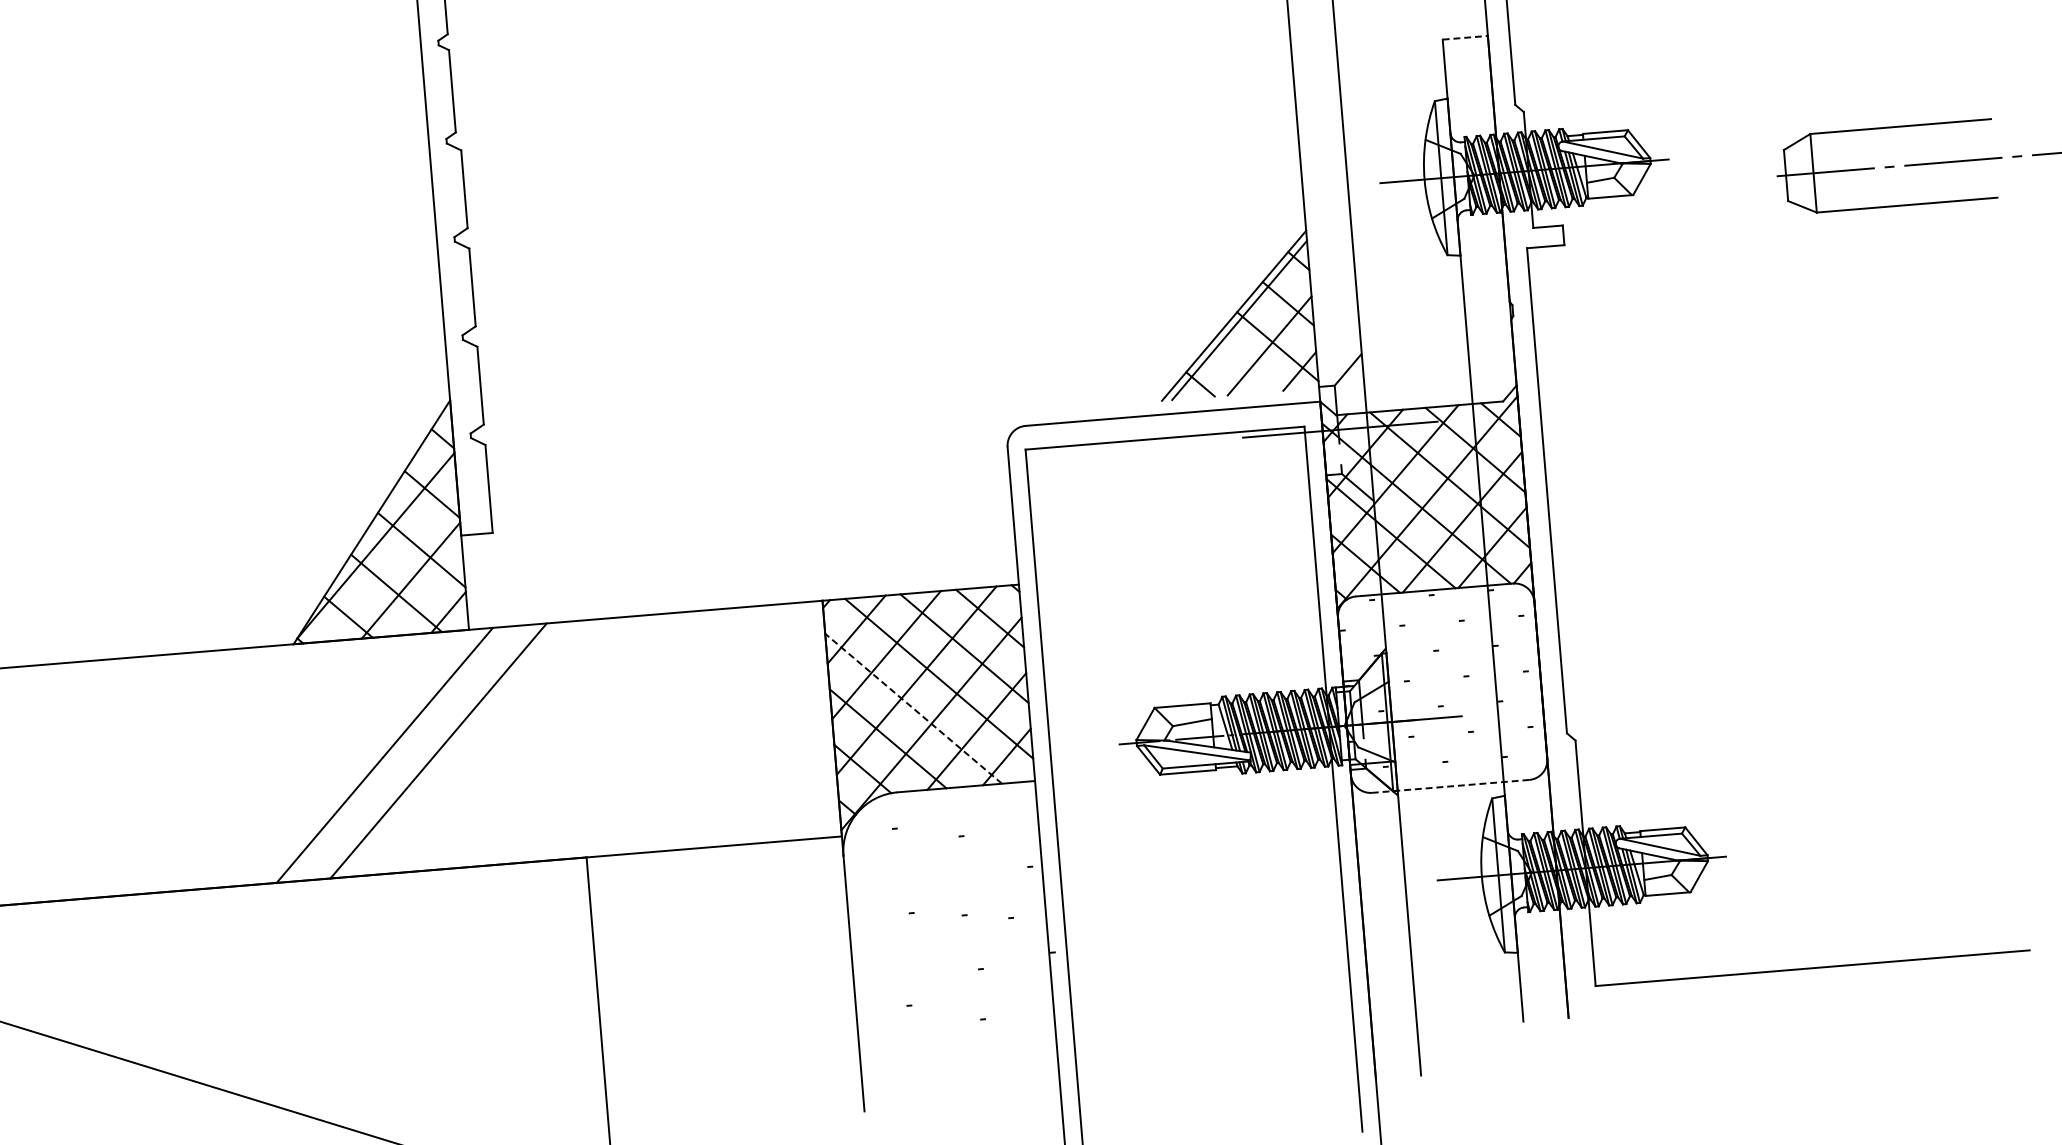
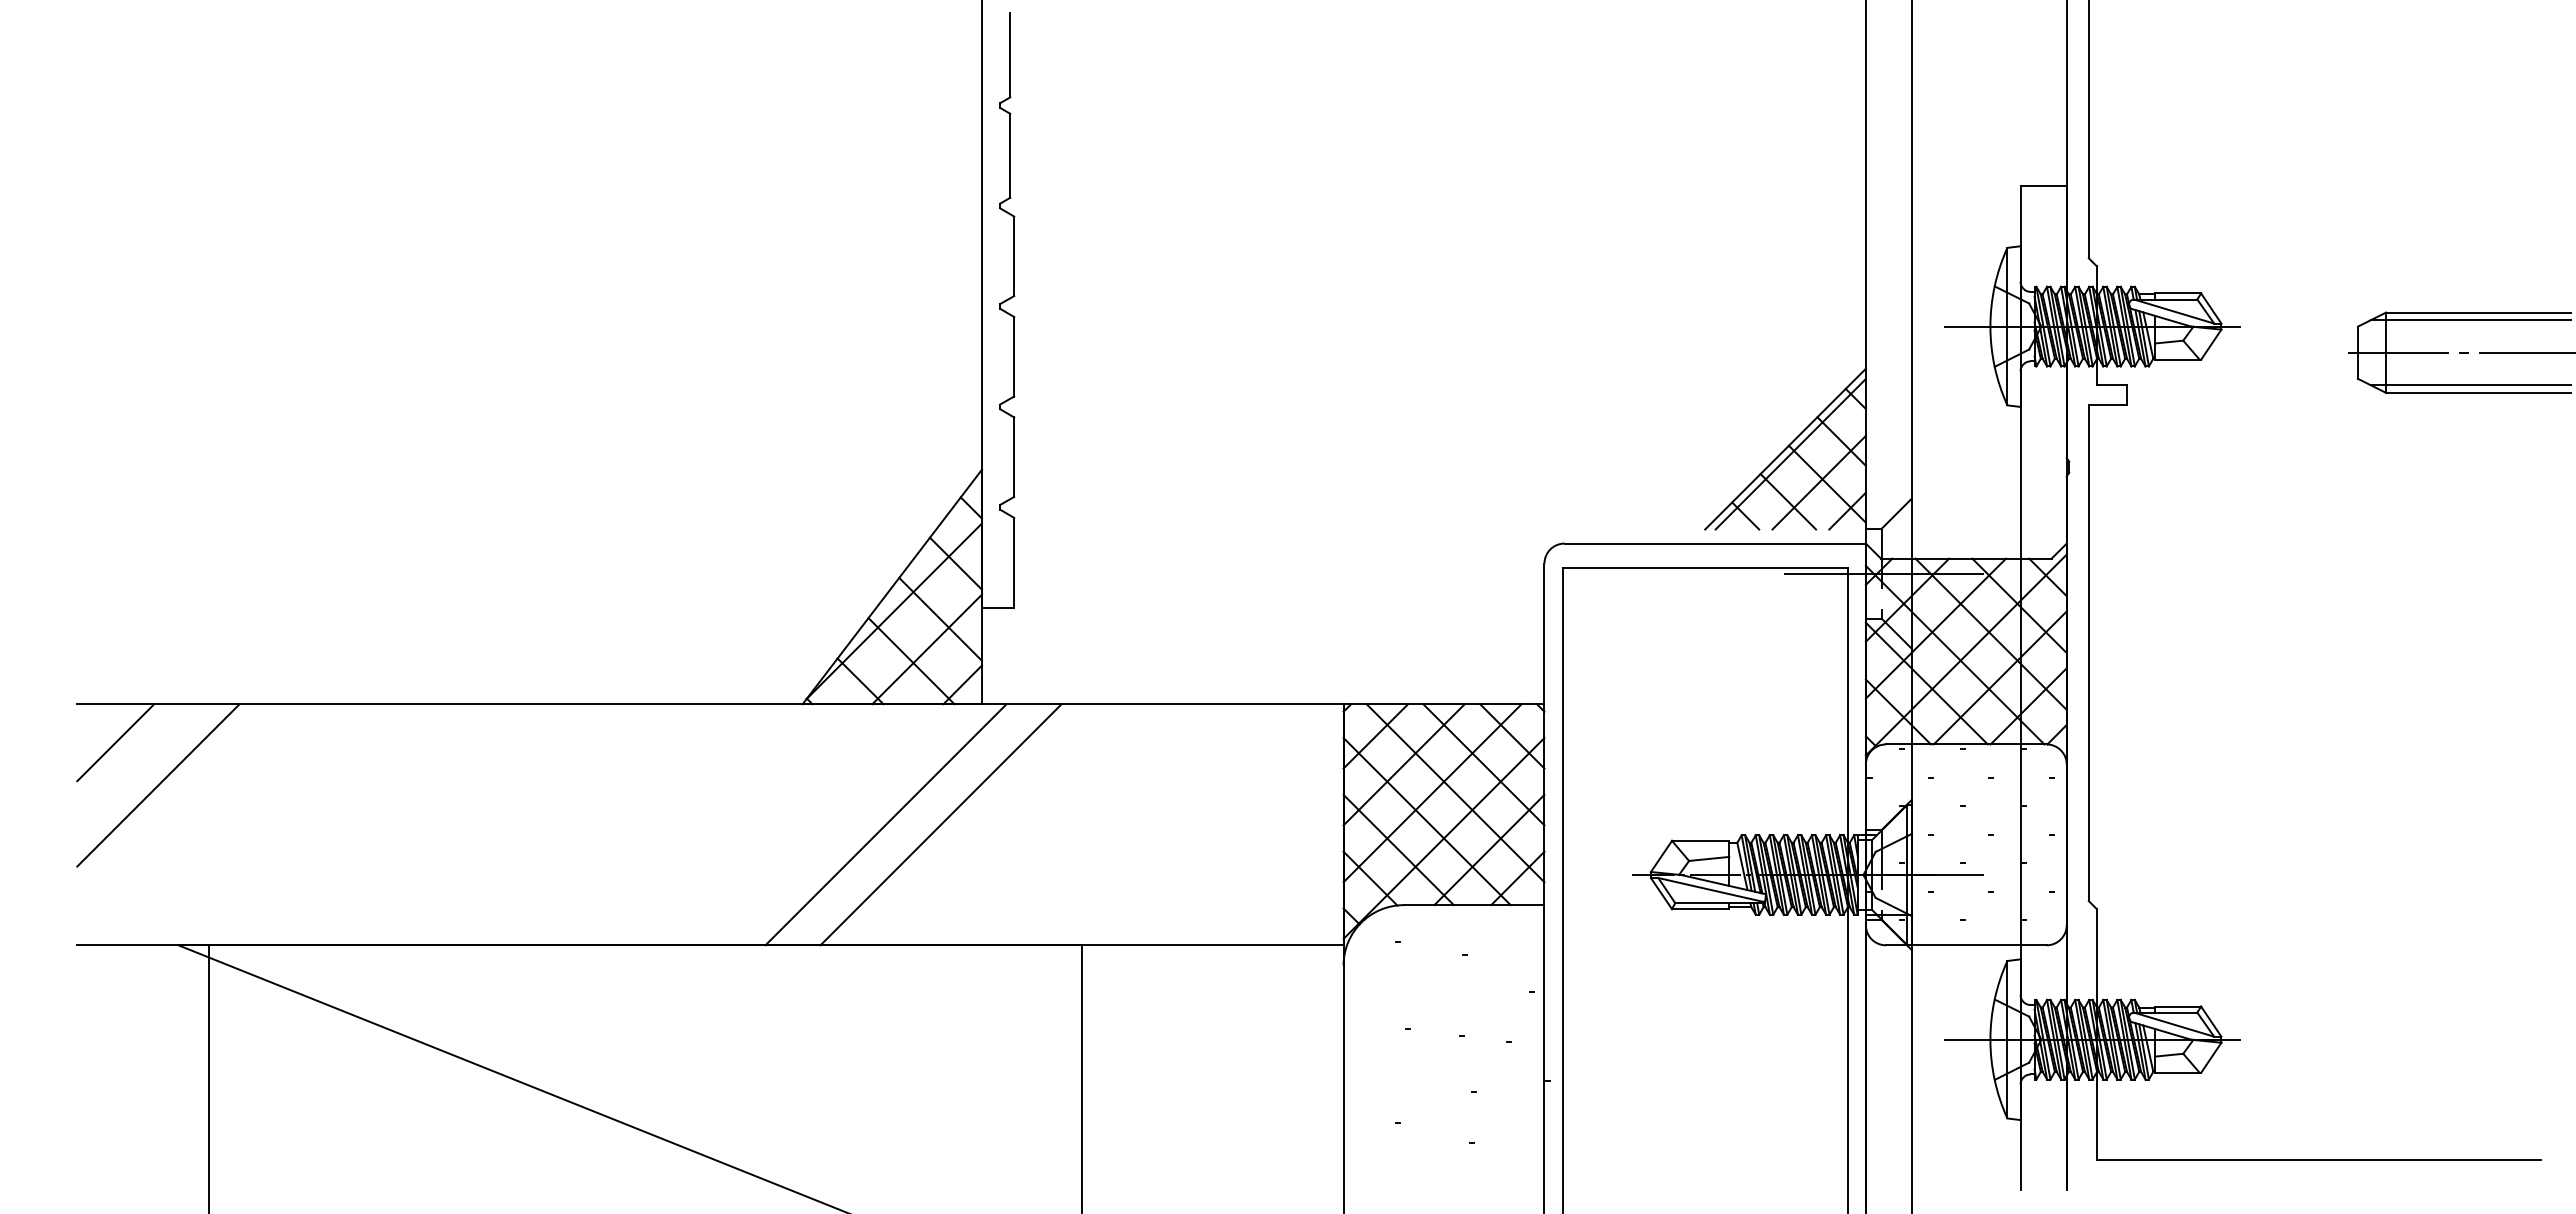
line: (1466, 38) -> (2044, 186), dashed -> solid
line: (1893, 134) -> (2470, 320), added
line: (1898, 198) -> (2470, 385), added
line: (1241, 366) -> (1788, 501), added
line: (913, 708) -> (1426, 821), dashed -> solid
line: (1449, 786) -> (1965, 945), dashed -> solid

